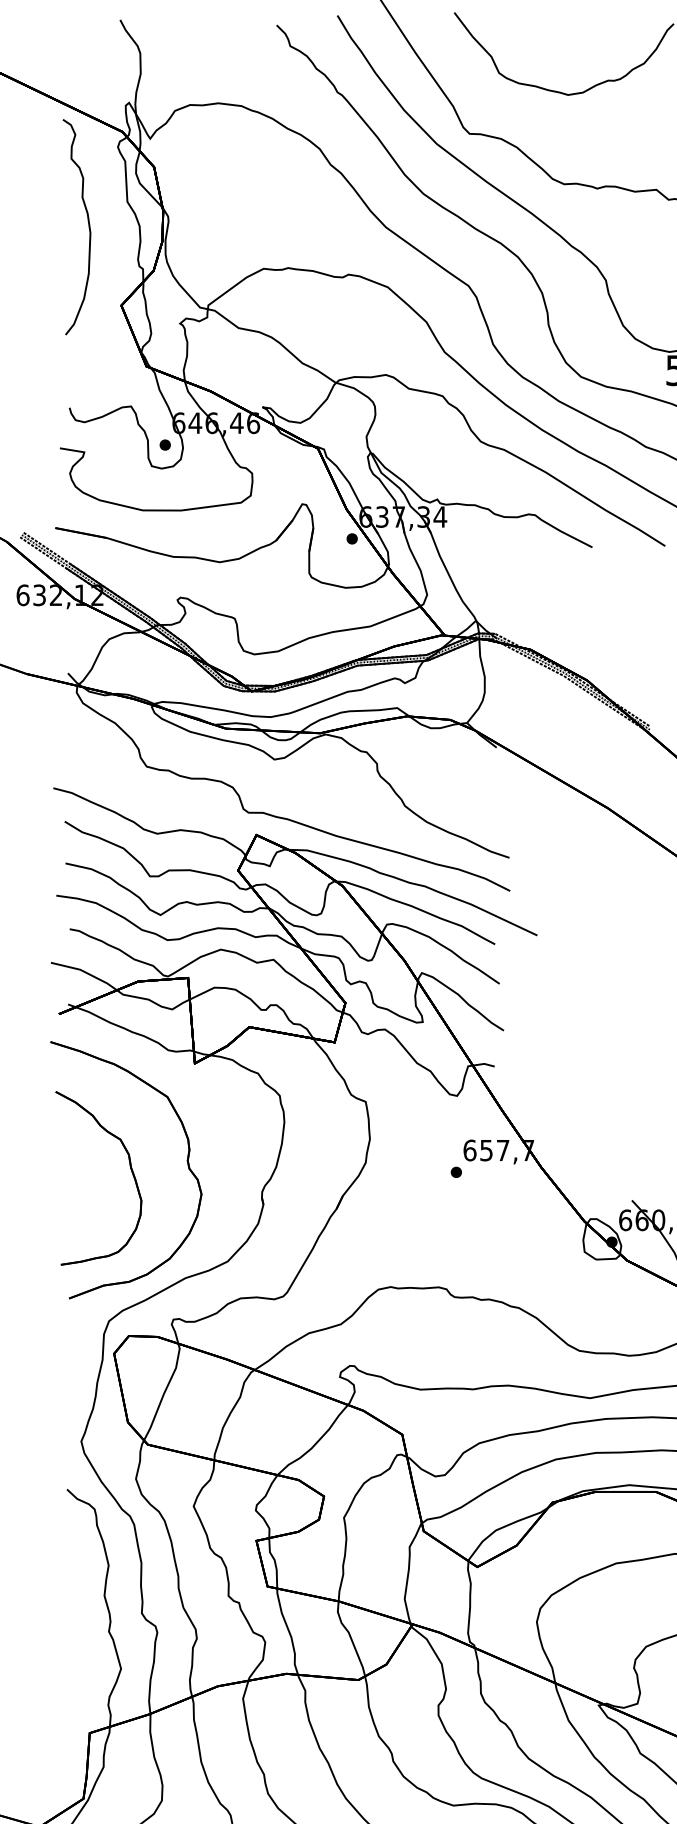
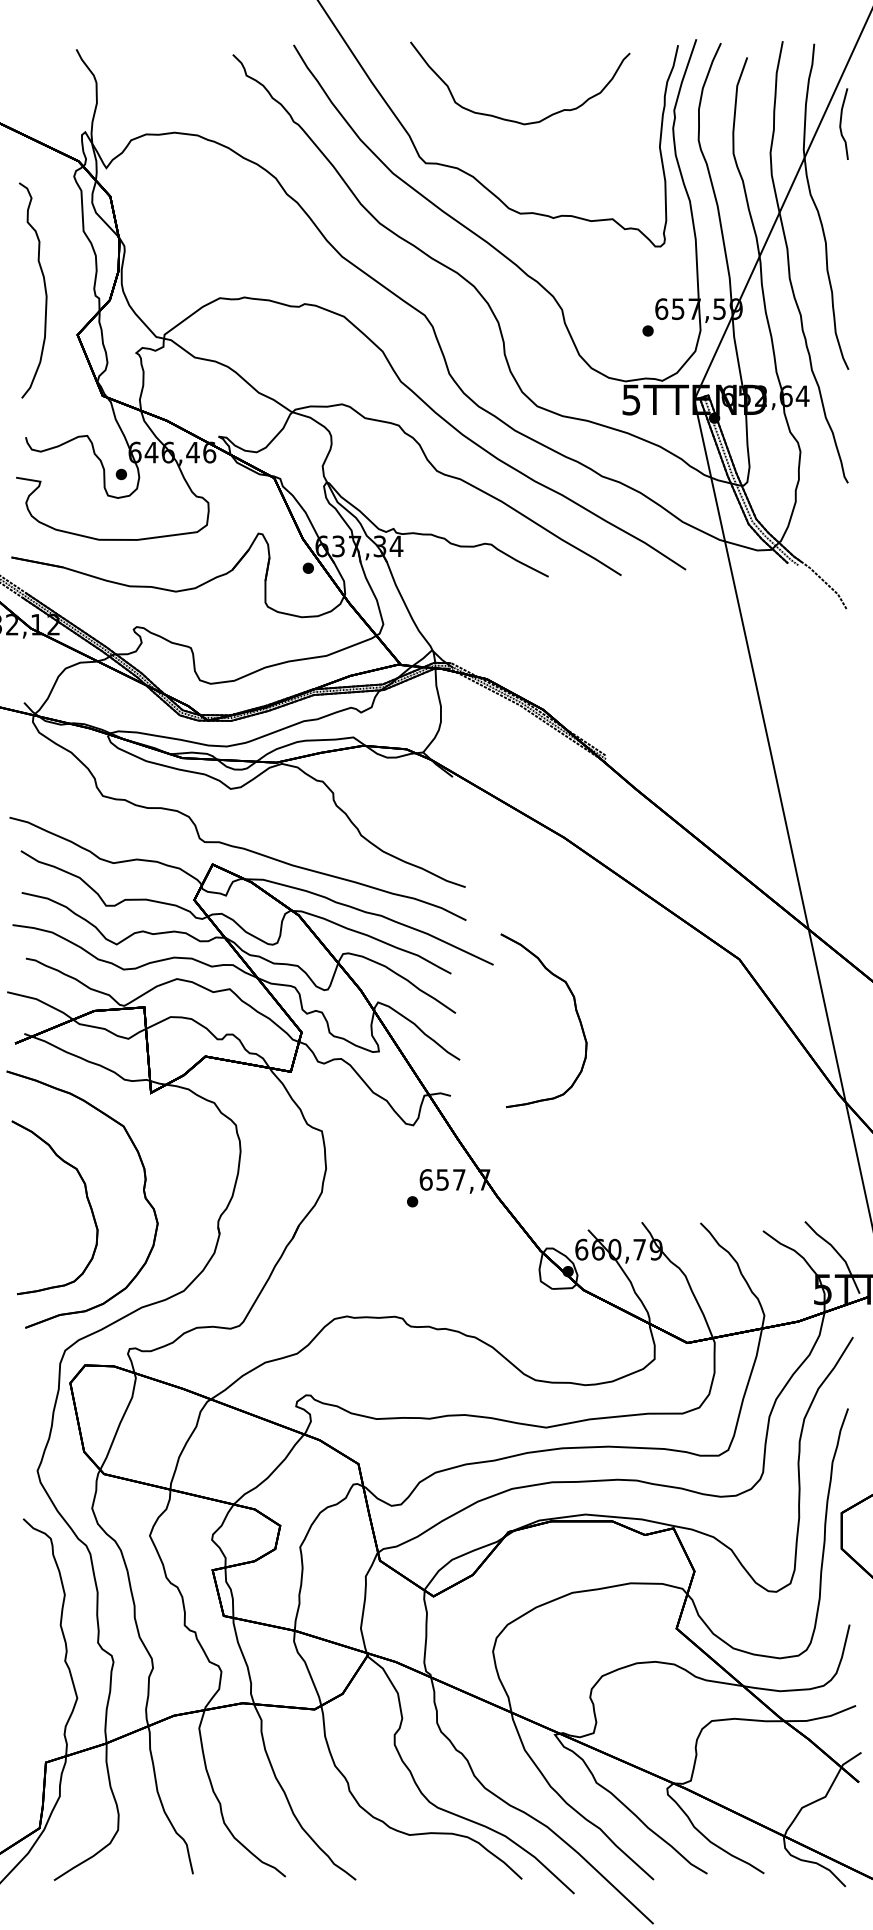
curve: (88, 227) -> (44, 290), moved
part: (619, 982) -> (575, 1011), added

